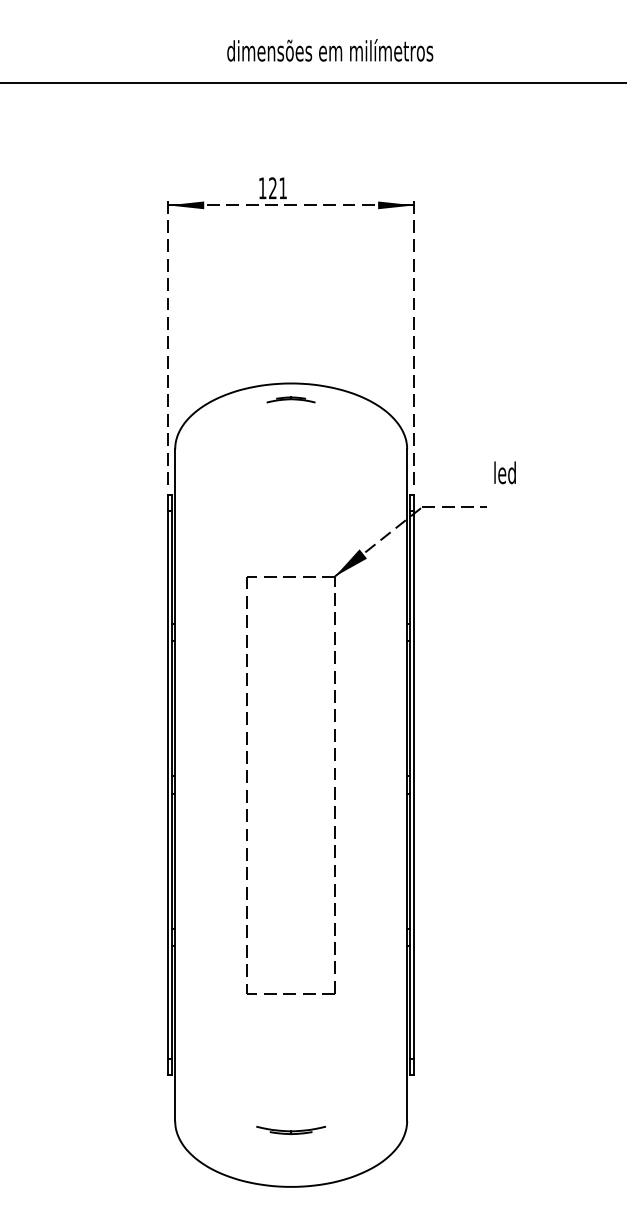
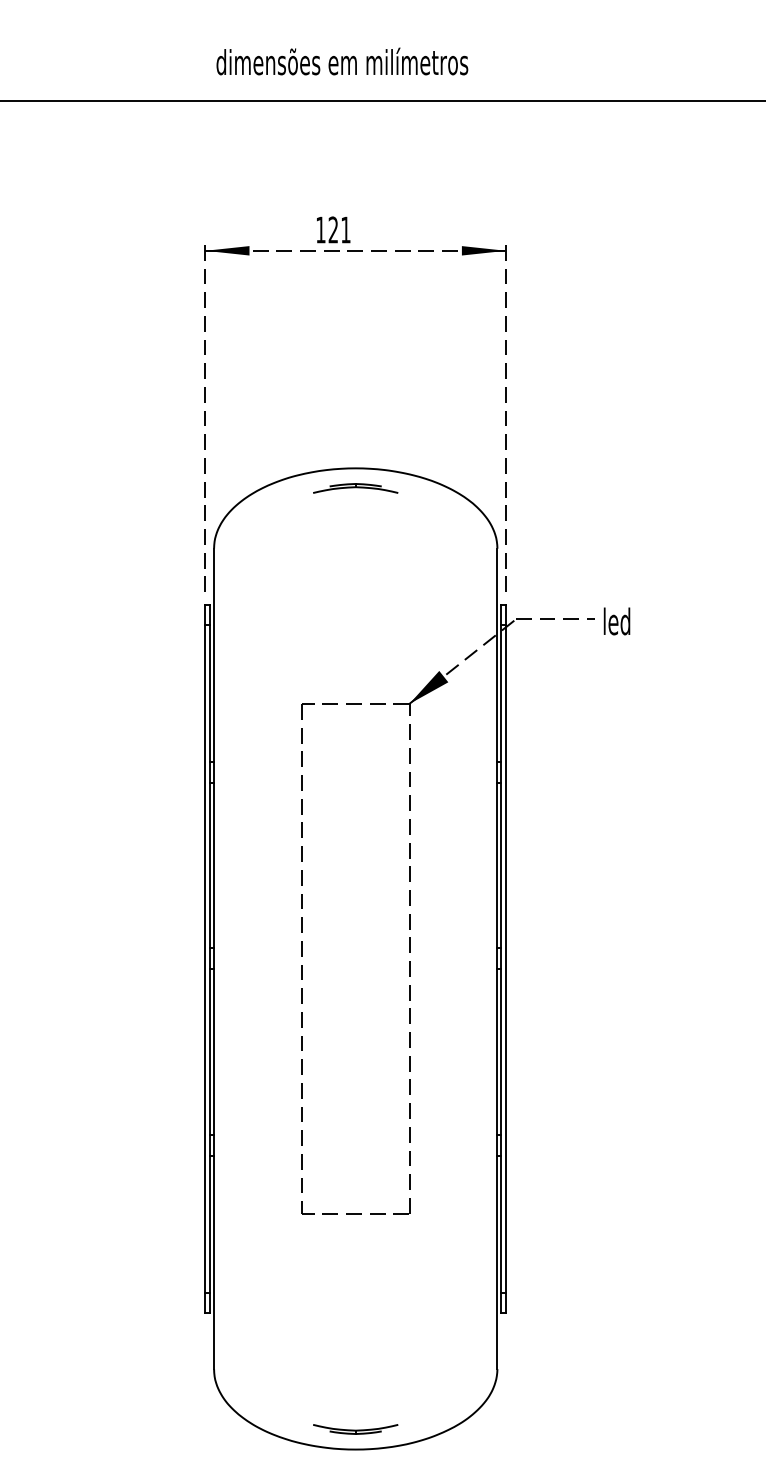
text: (330, 50) -> (342, 61), moved
part: (290, 399) -> (354, 487), size x1.43
text: (504, 472) -> (616, 621), moved
part: (290, 1129) -> (354, 1428), moved

